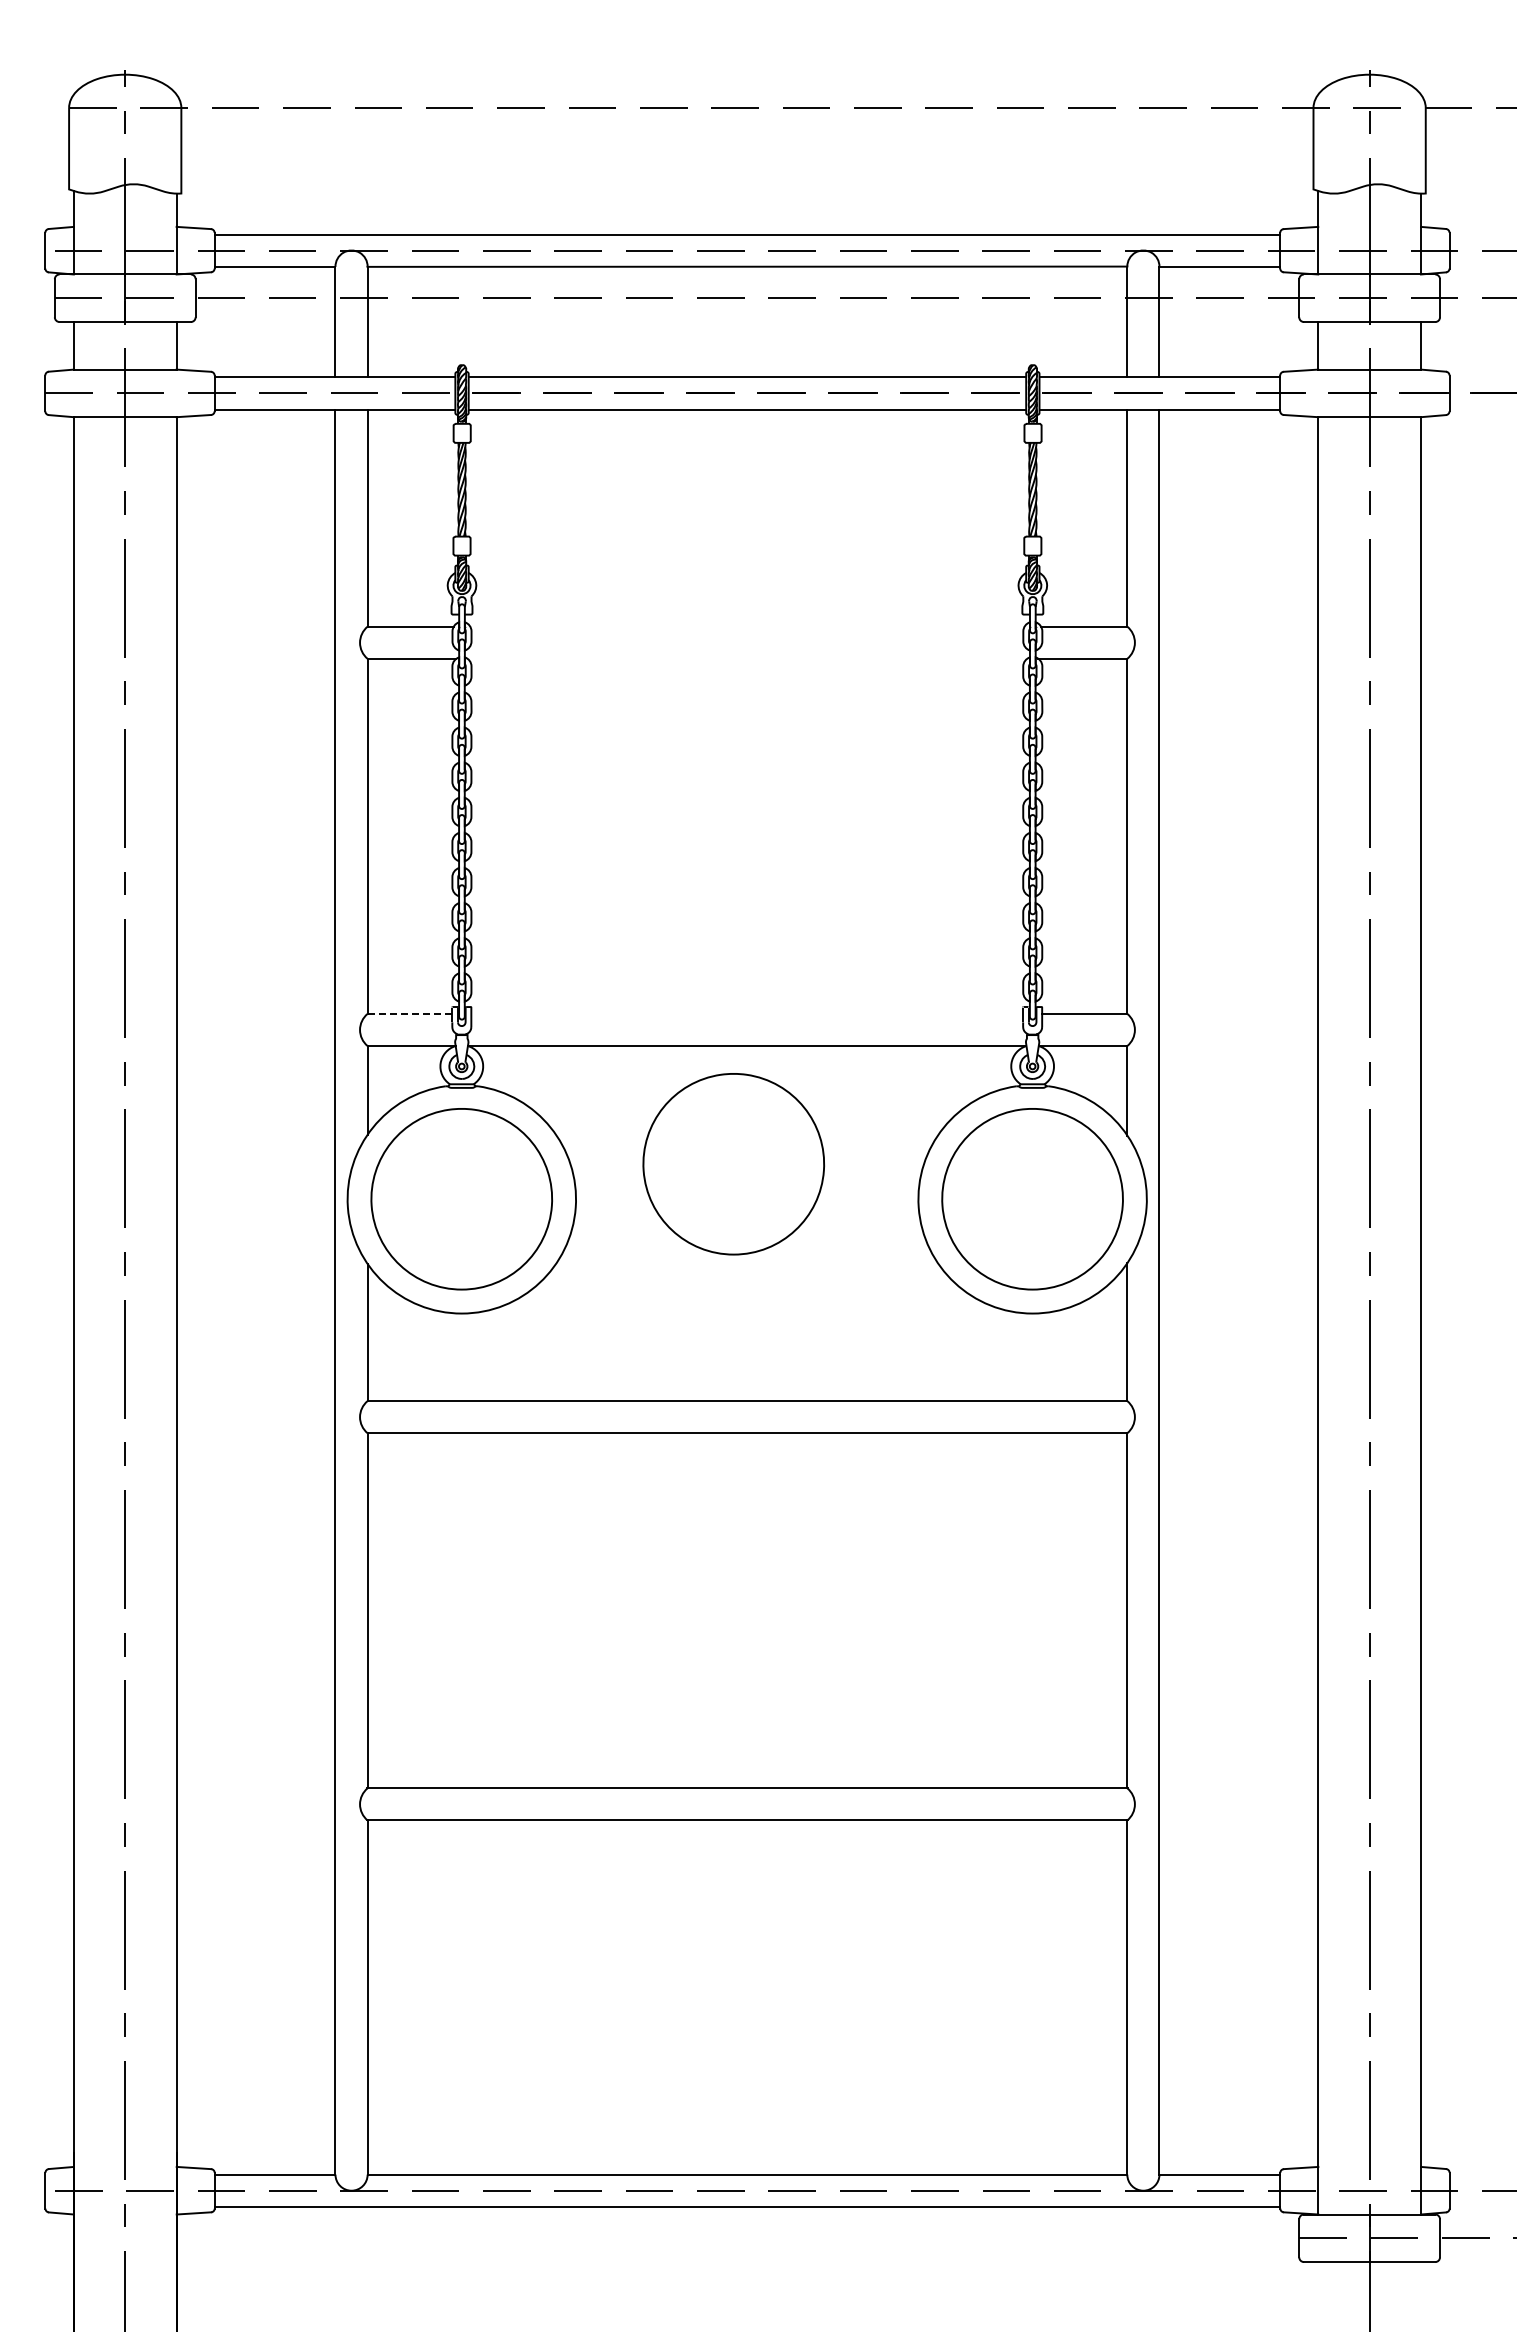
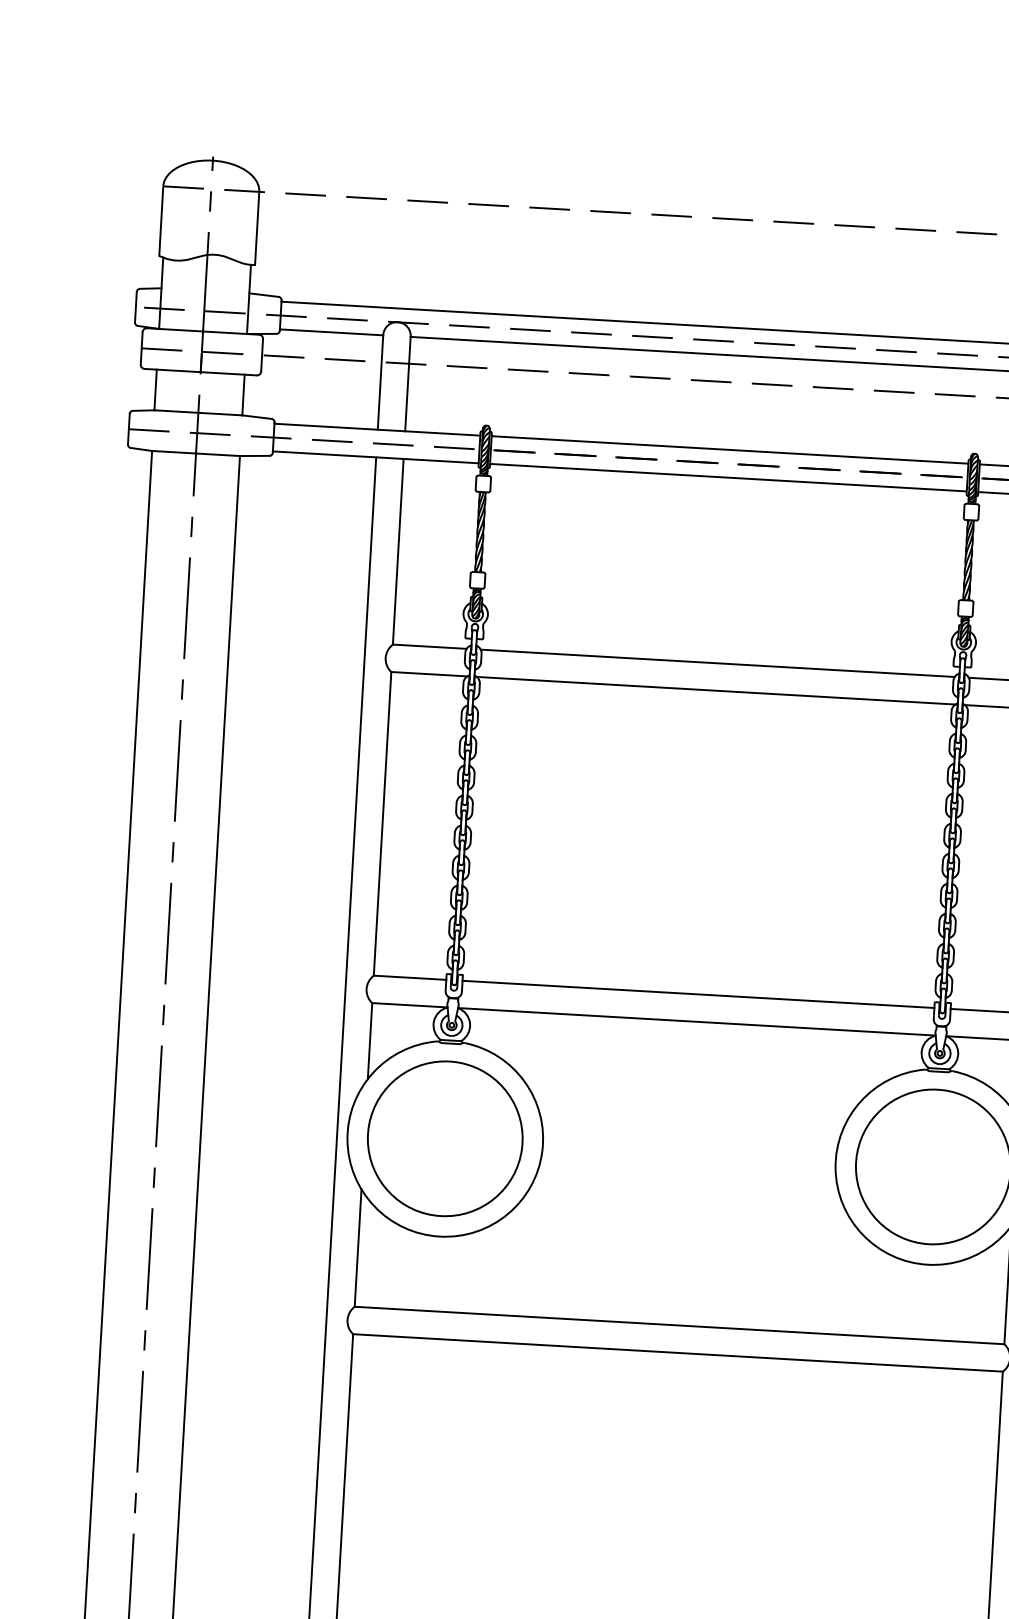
line: (747, 626) -> (717, 663), added
line: (747, 658) -> (716, 690), added
line: (410, 1013) -> (410, 977), dashed -> solid
line: (747, 1013) -> (698, 994), added
part: (733, 1164) -> (679, 1122), removed

